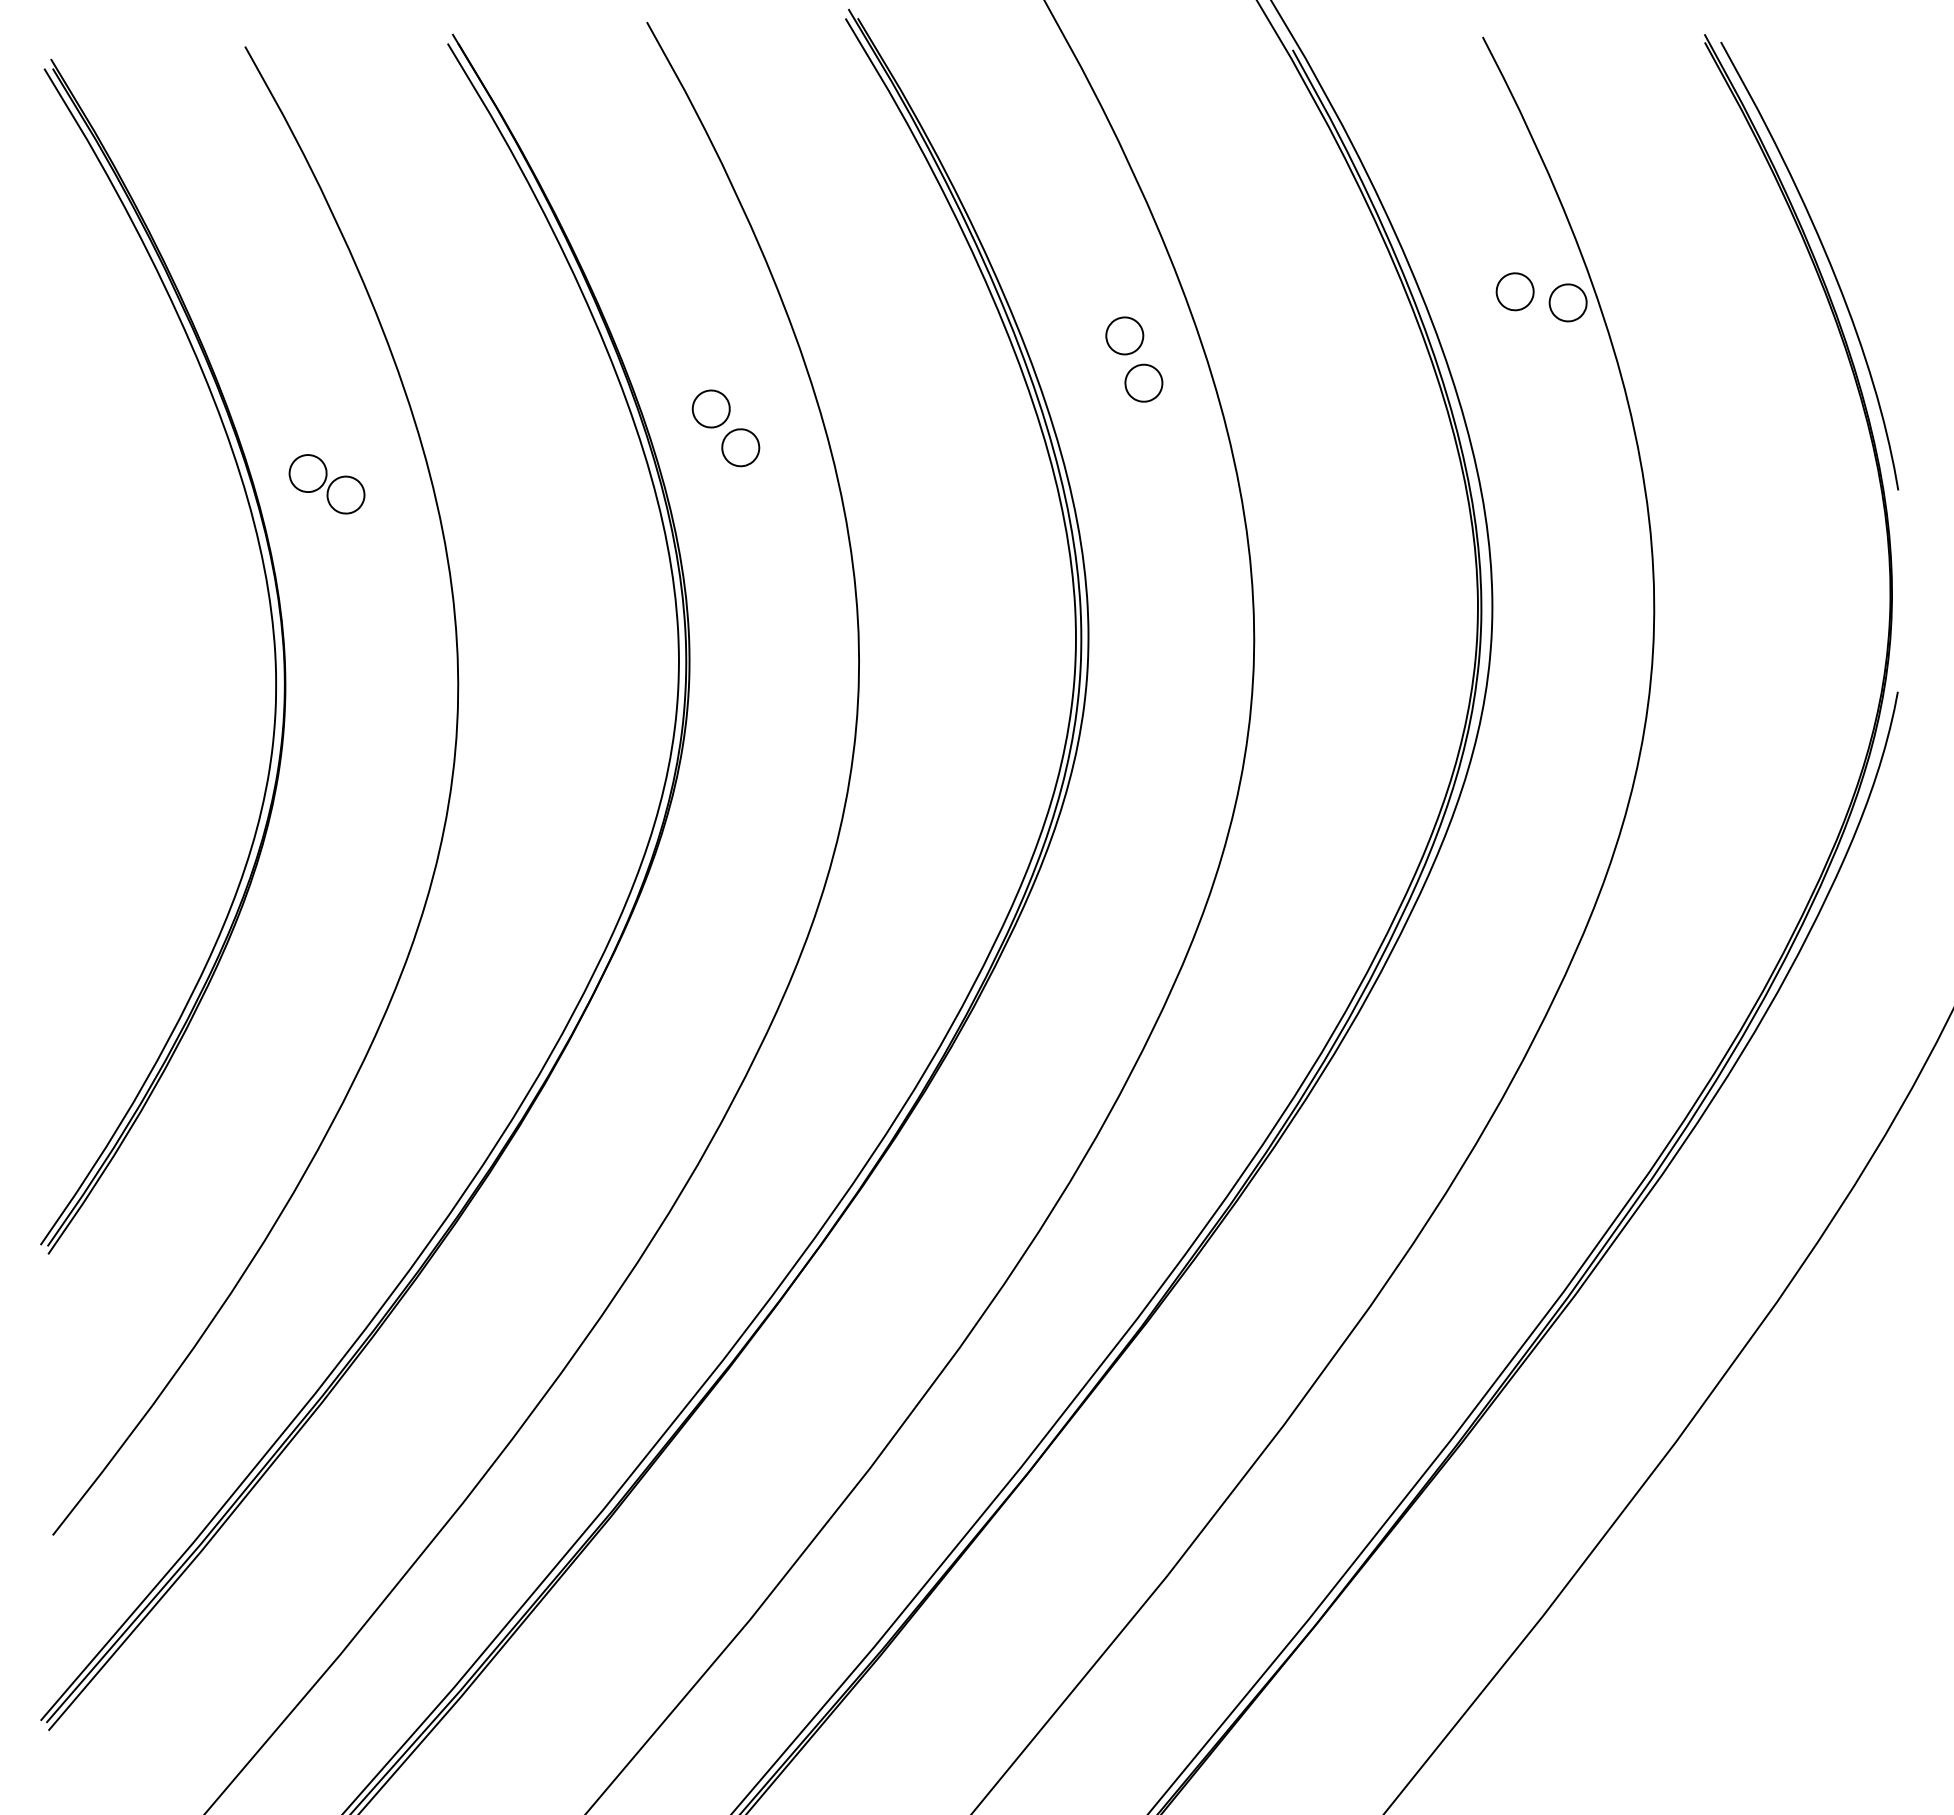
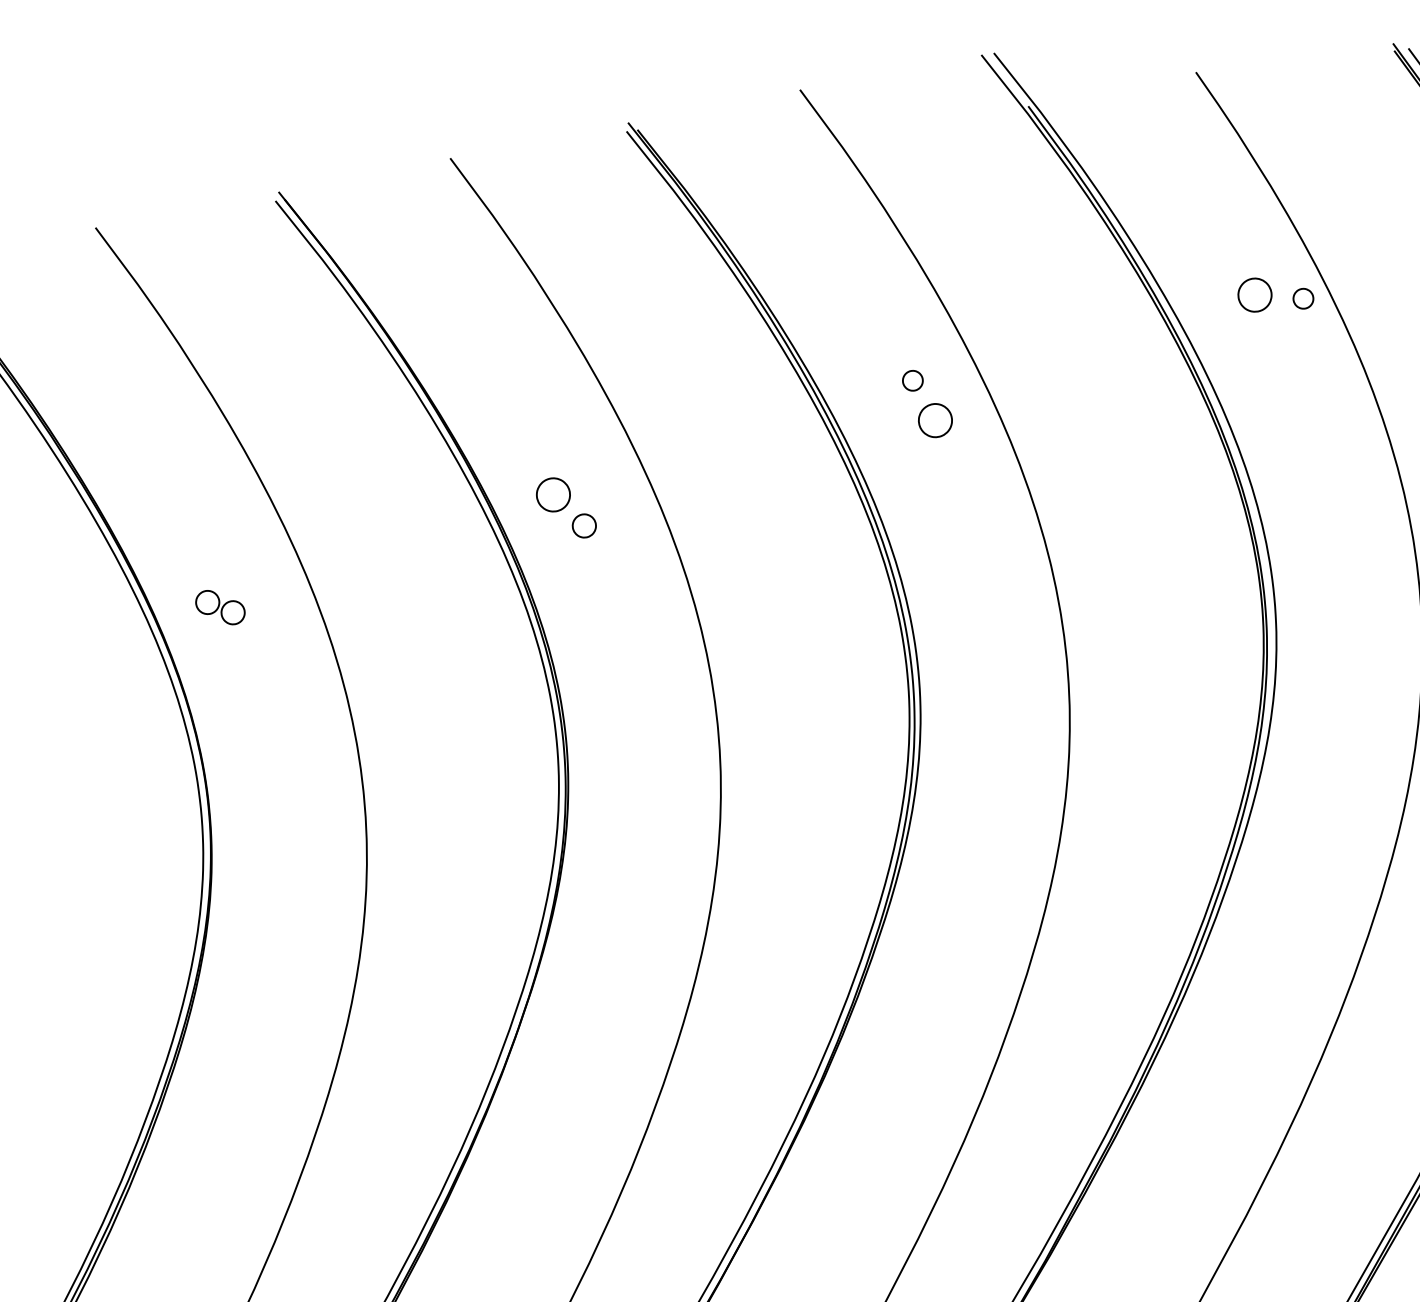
part: (1567, 302) -> (1302, 298), size x0.6
part: (1124, 335) -> (912, 380), size x0.6
part: (740, 447) -> (584, 525), size x0.7
part: (326, 484) -> (219, 607), size x0.7

